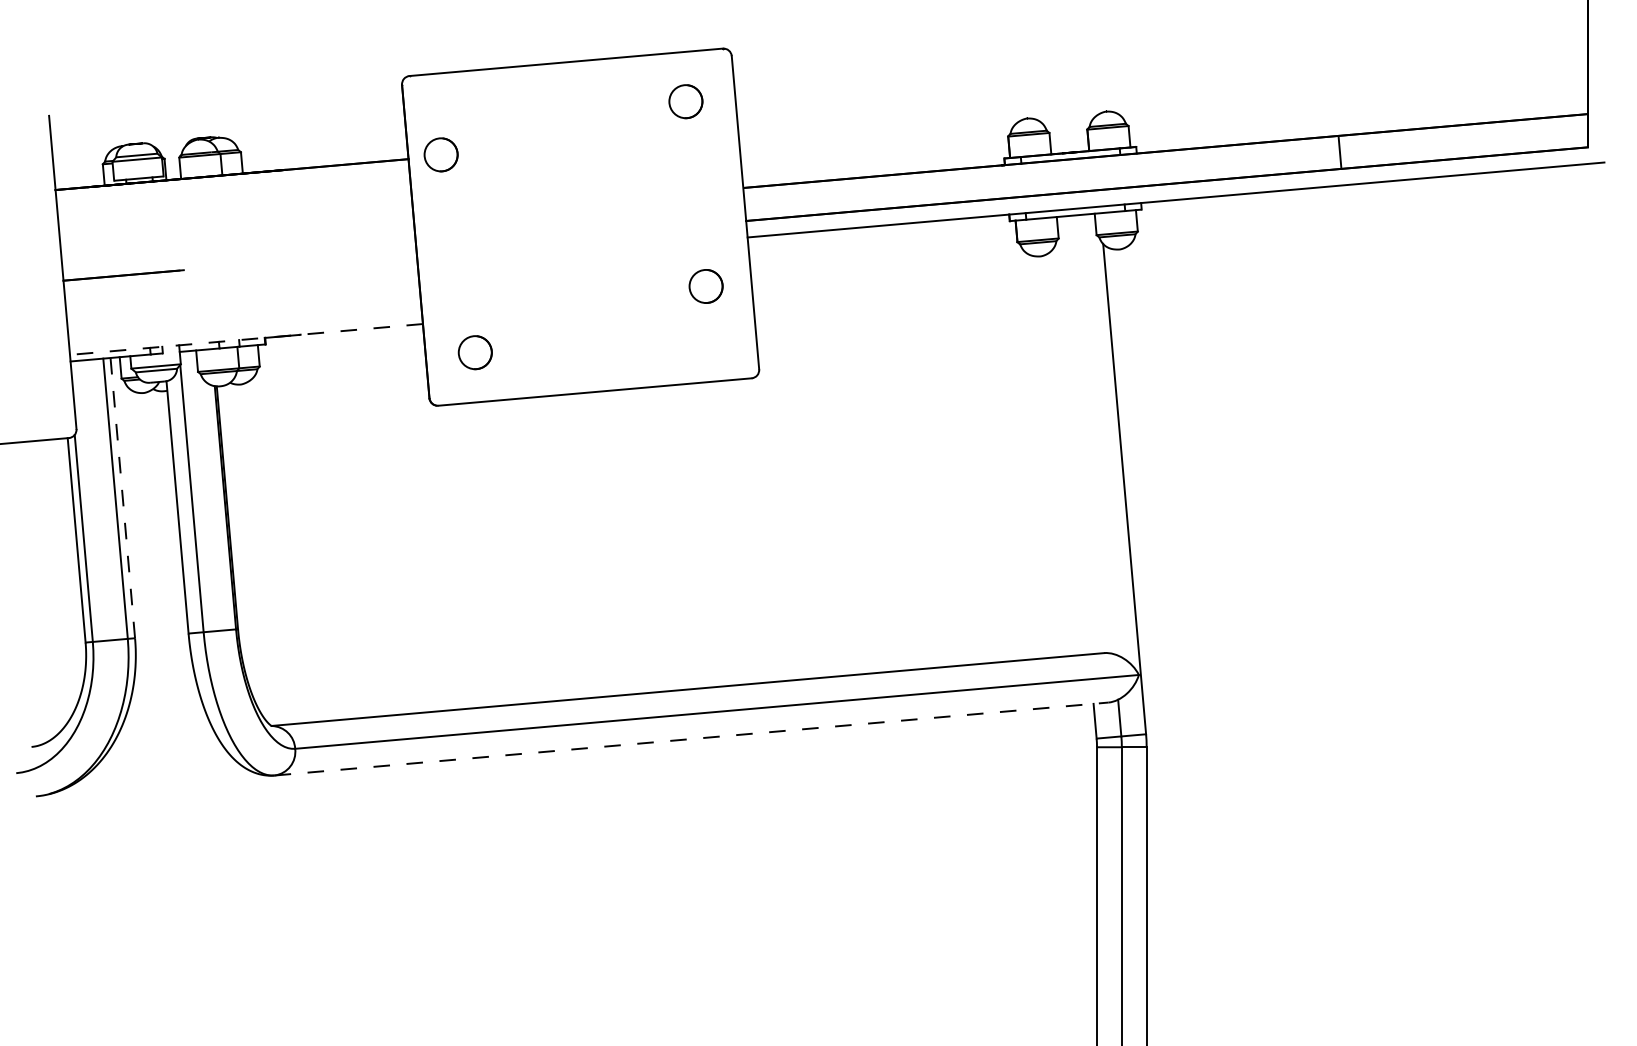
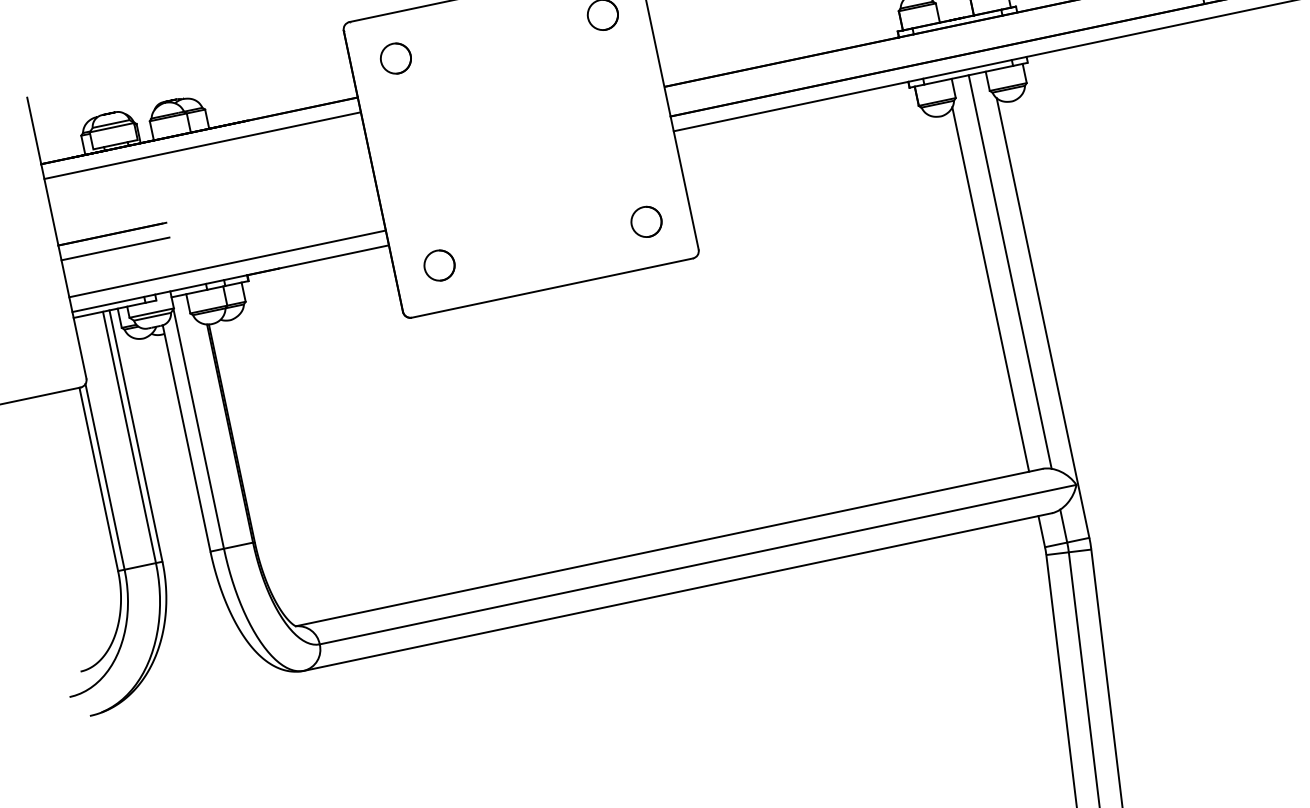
circle: (440, 154) -> (395, 58), moved
line: (233, 190) -> (202, 145), added
circle: (705, 286) -> (645, 222), moved
line: (124, 291) -> (114, 248), added
line: (244, 322) -> (227, 263), added
line: (246, 339) -> (230, 278), dashed -> solid
line: (1094, 434) -> (1009, 271), added
line: (1071, 450) -> (990, 288), added
line: (122, 498) -> (135, 436), dashed -> solid
line: (691, 739) -> (677, 592), dashed -> solid

